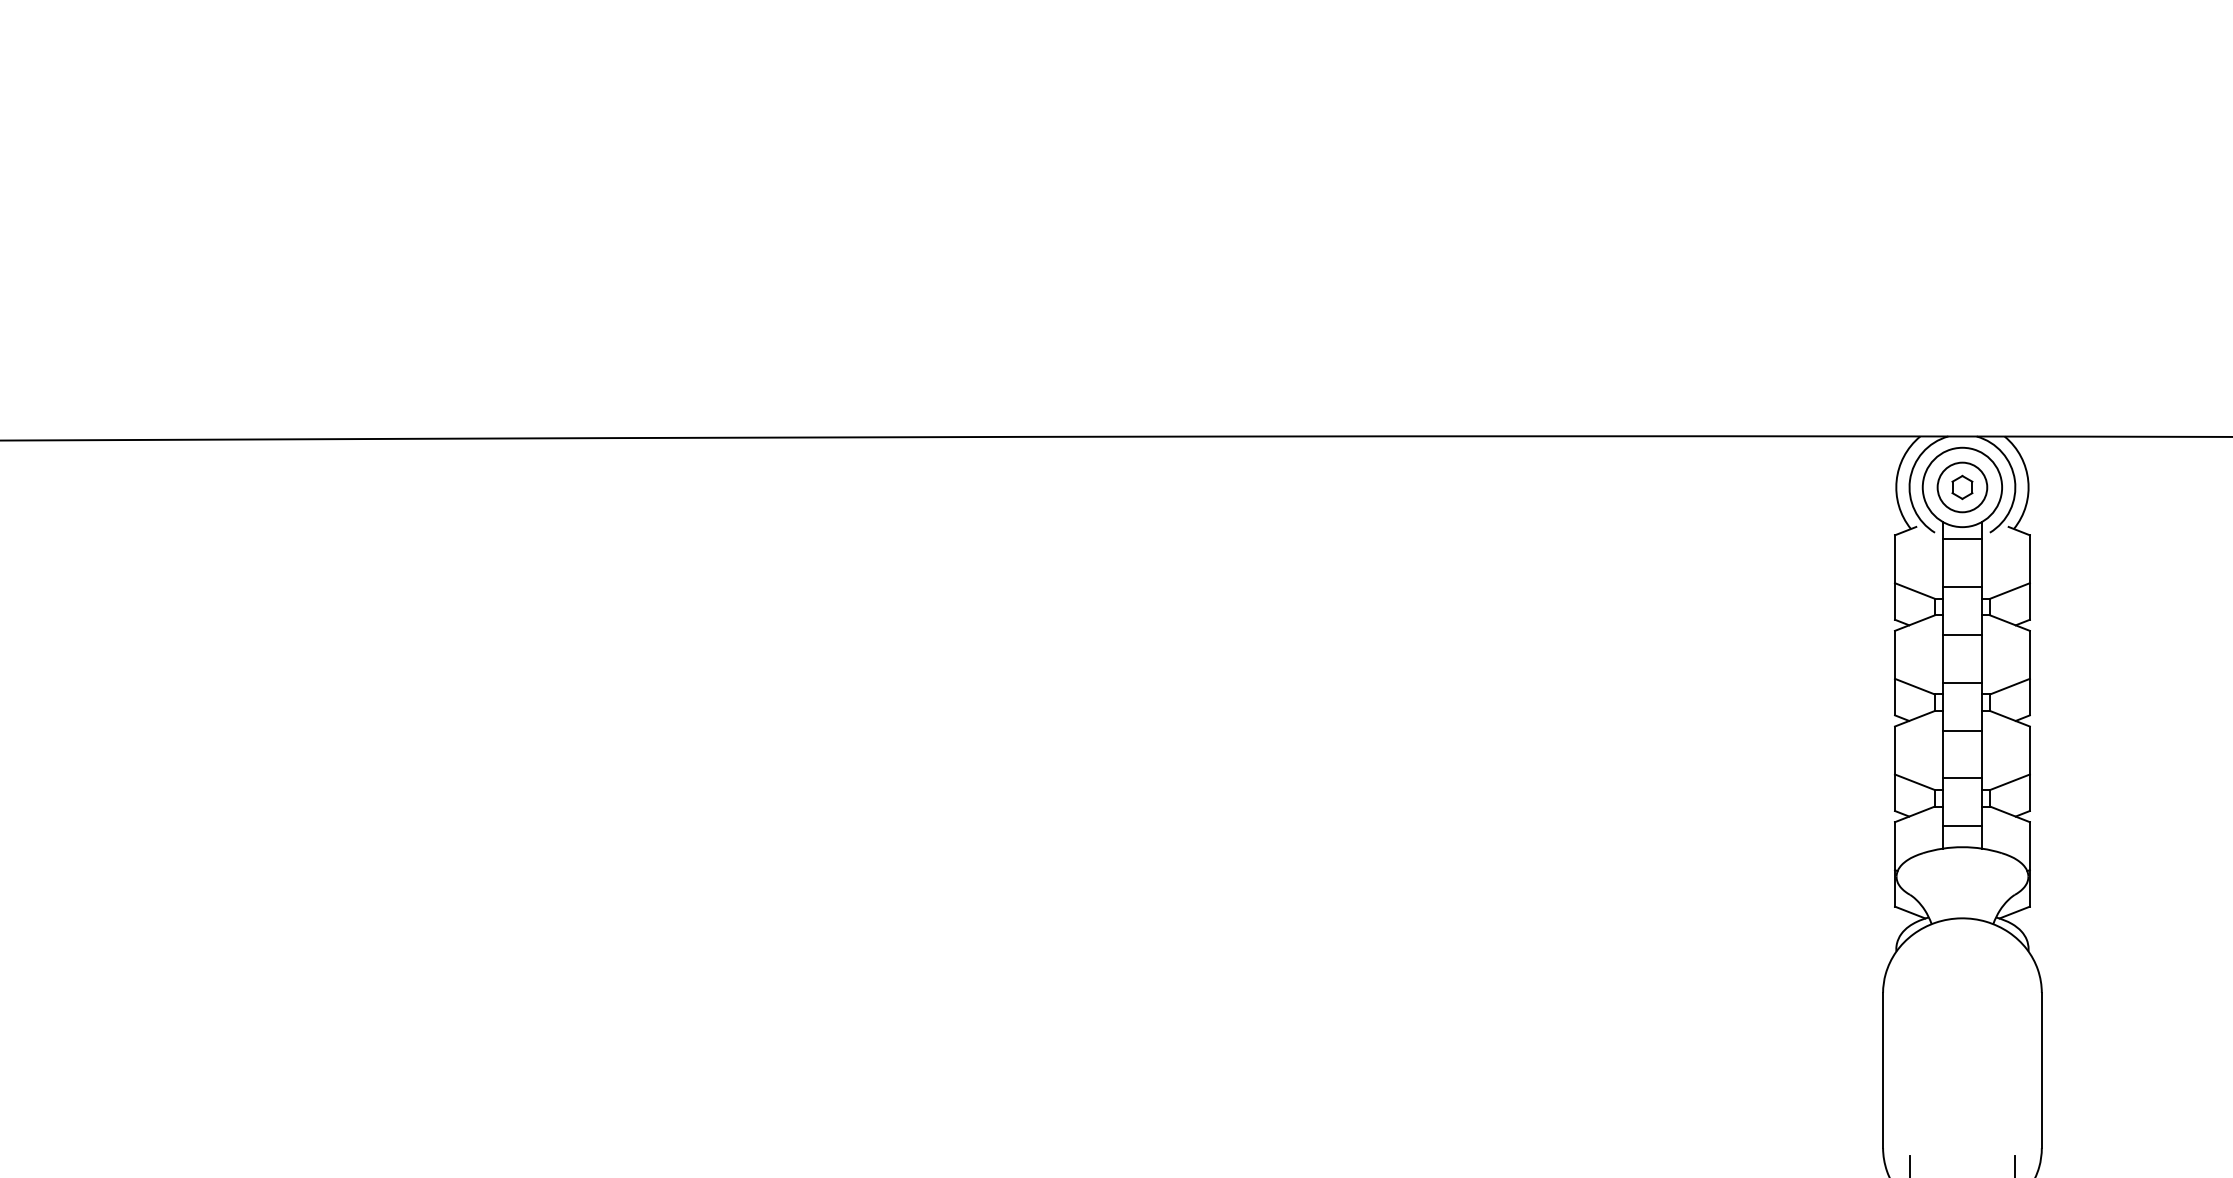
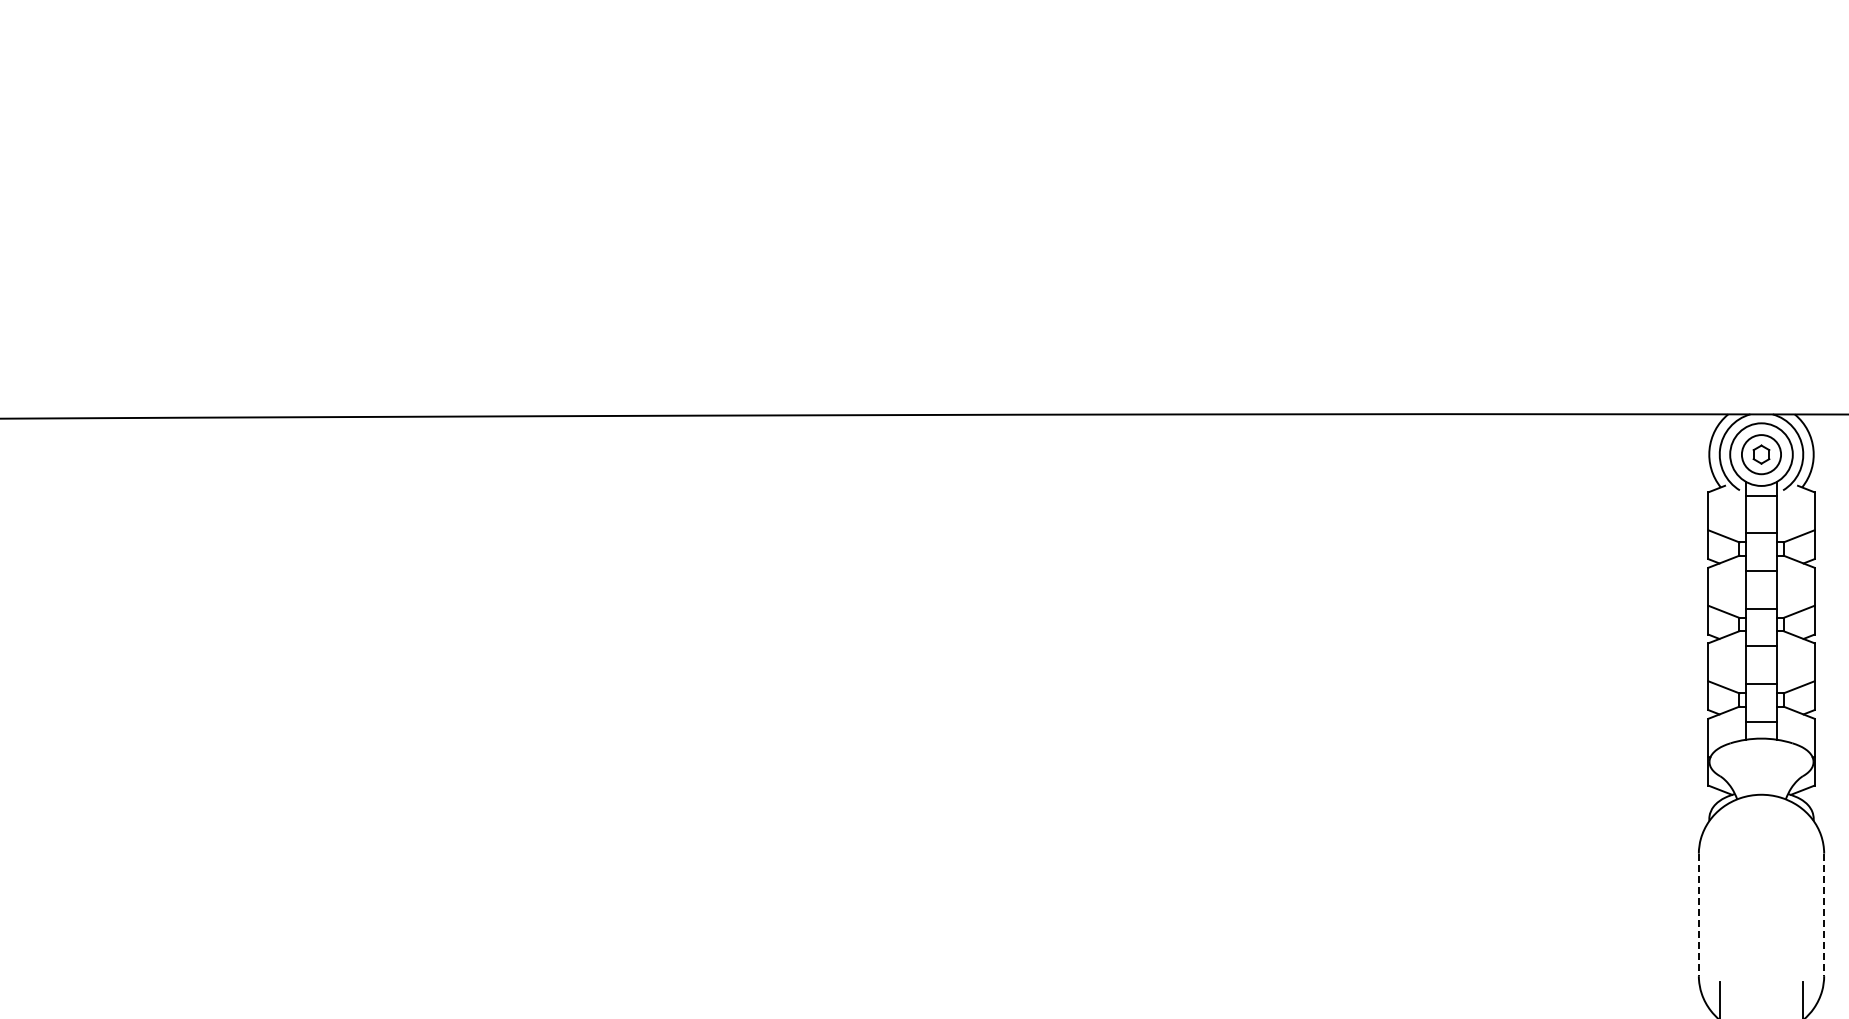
line: (1882, 1071) -> (1698, 915), solid -> dashed
line: (2042, 1071) -> (1824, 915), solid -> dashed

